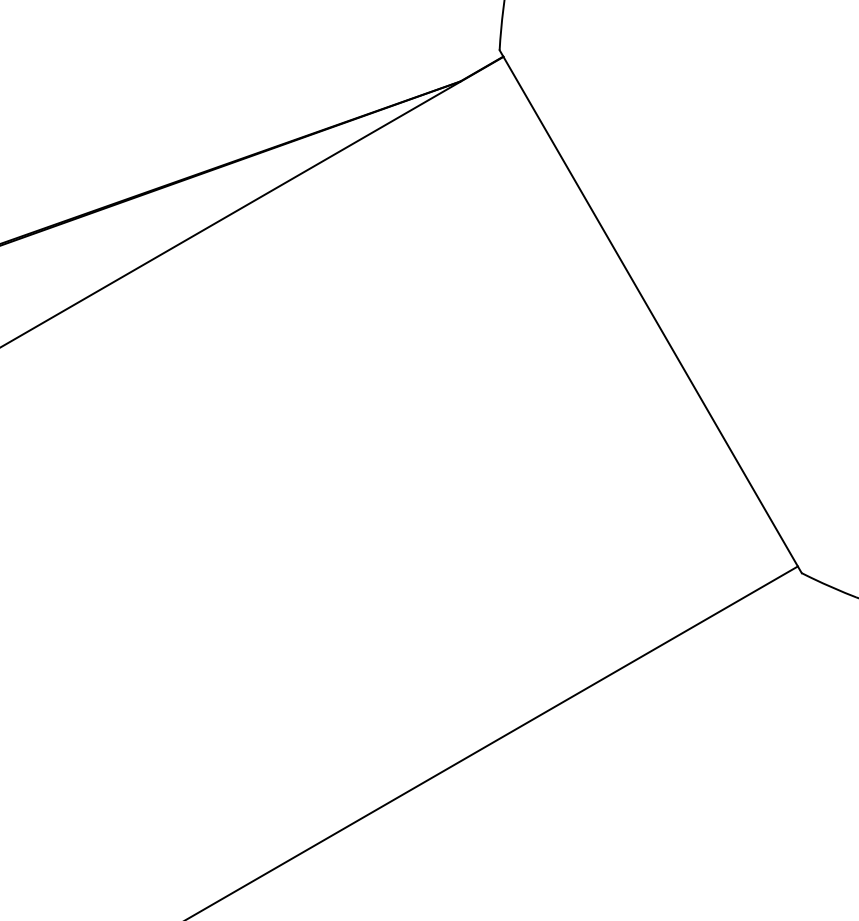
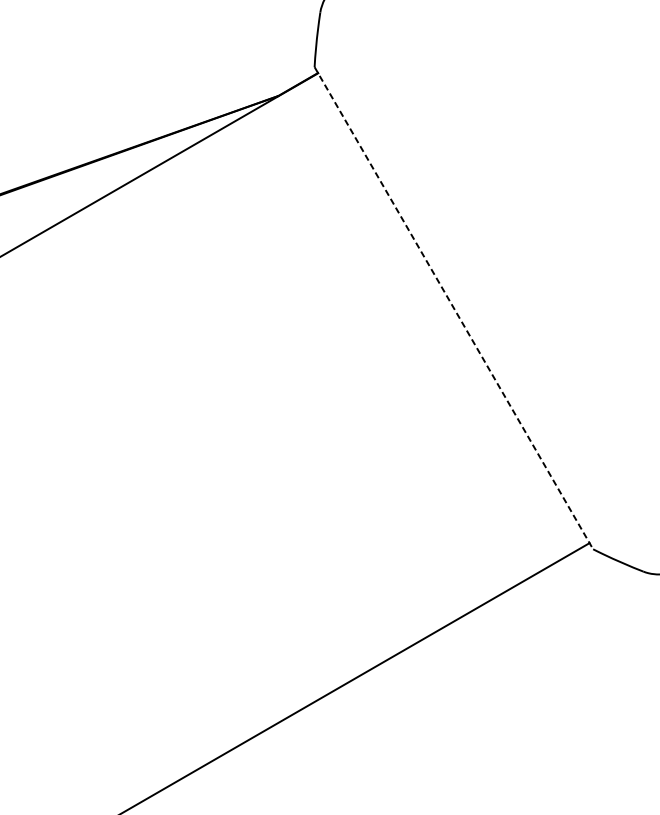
line: (650, 311) -> (453, 308), solid -> dashed

